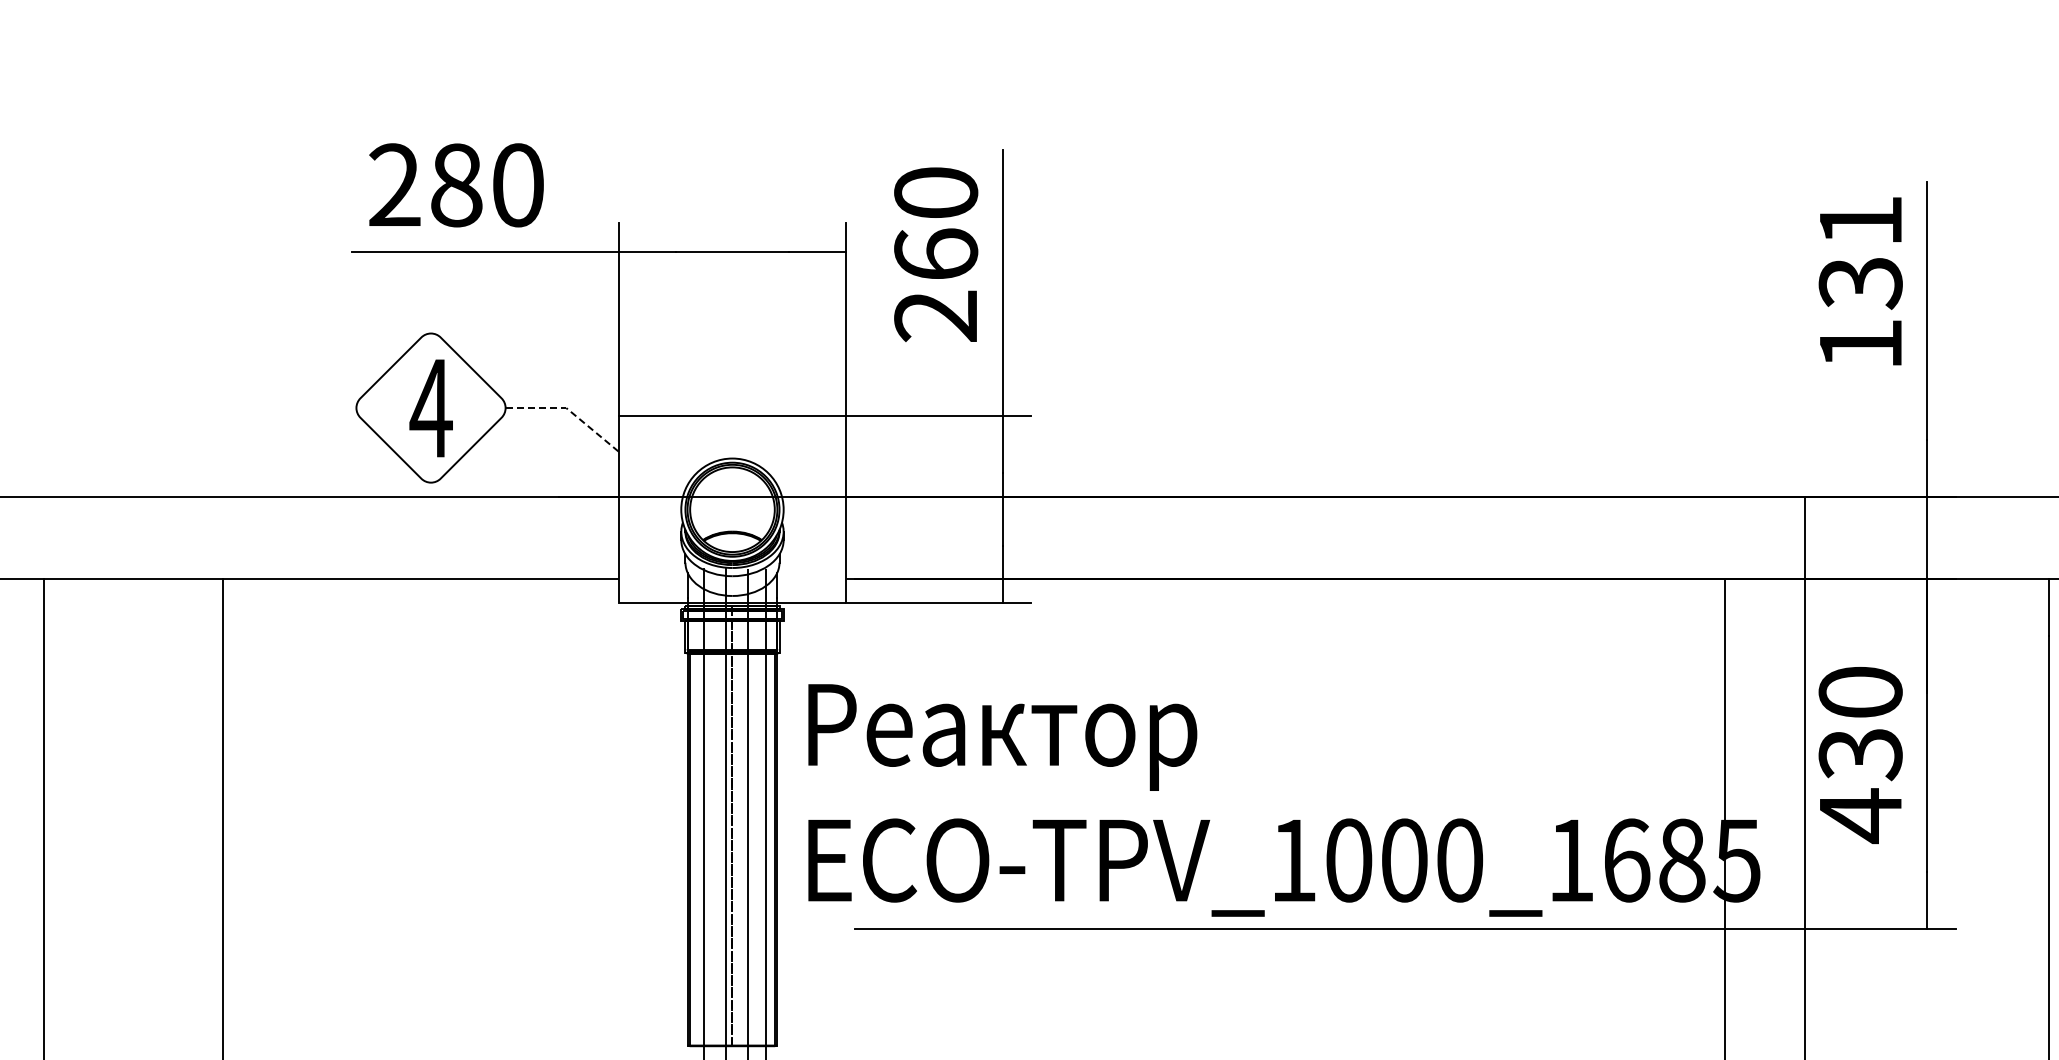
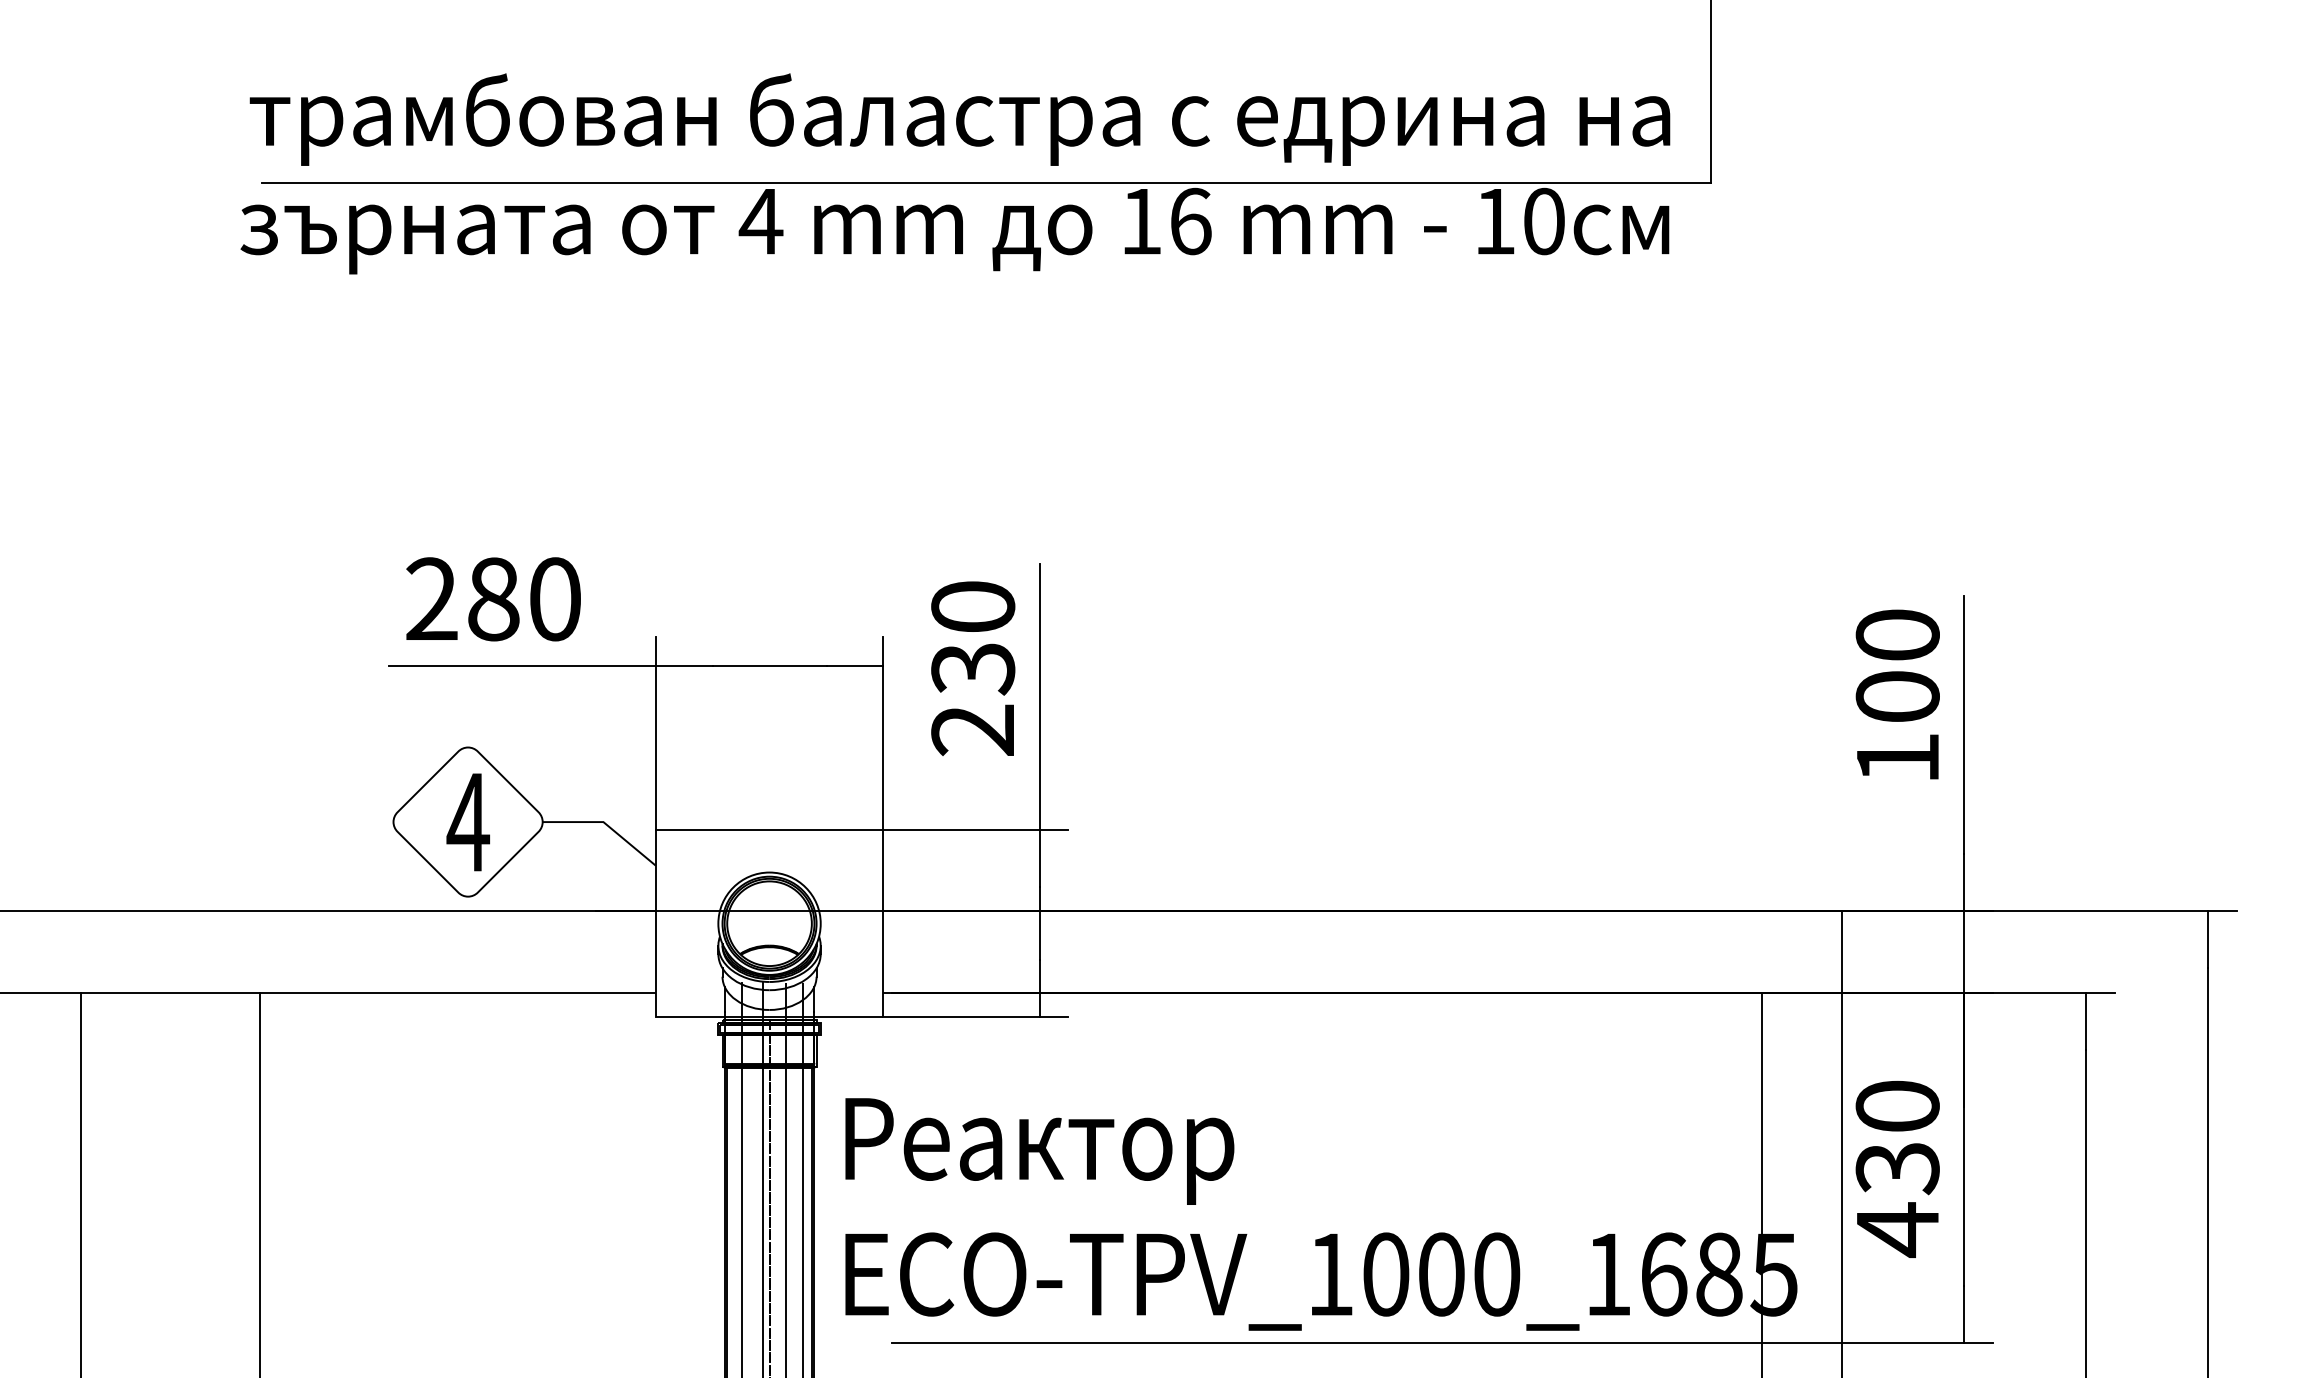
text: (1860, 252) -> (1897, 666), 131 -> 100
text: (936, 254) -> (973, 668), 260 -> 230
line: (568, 410) -> (605, 824), dashed -> solid

